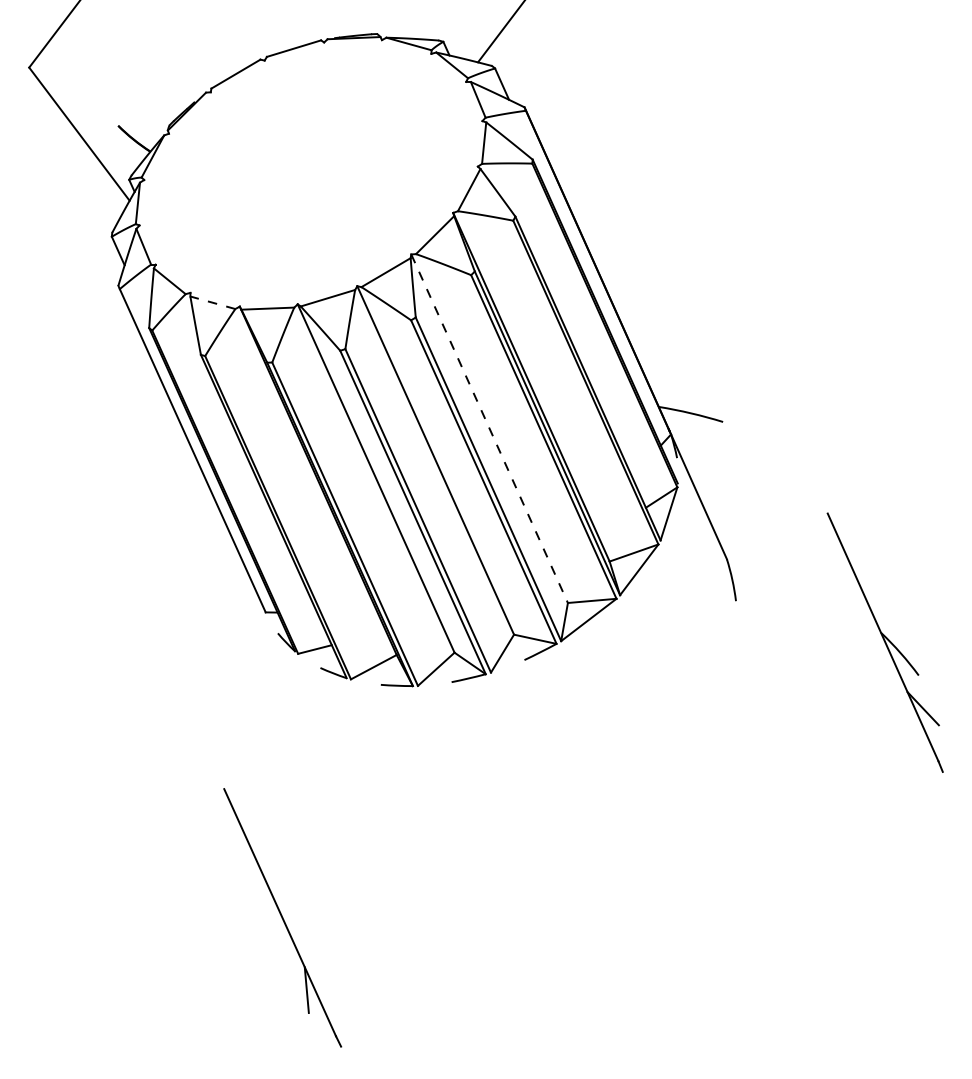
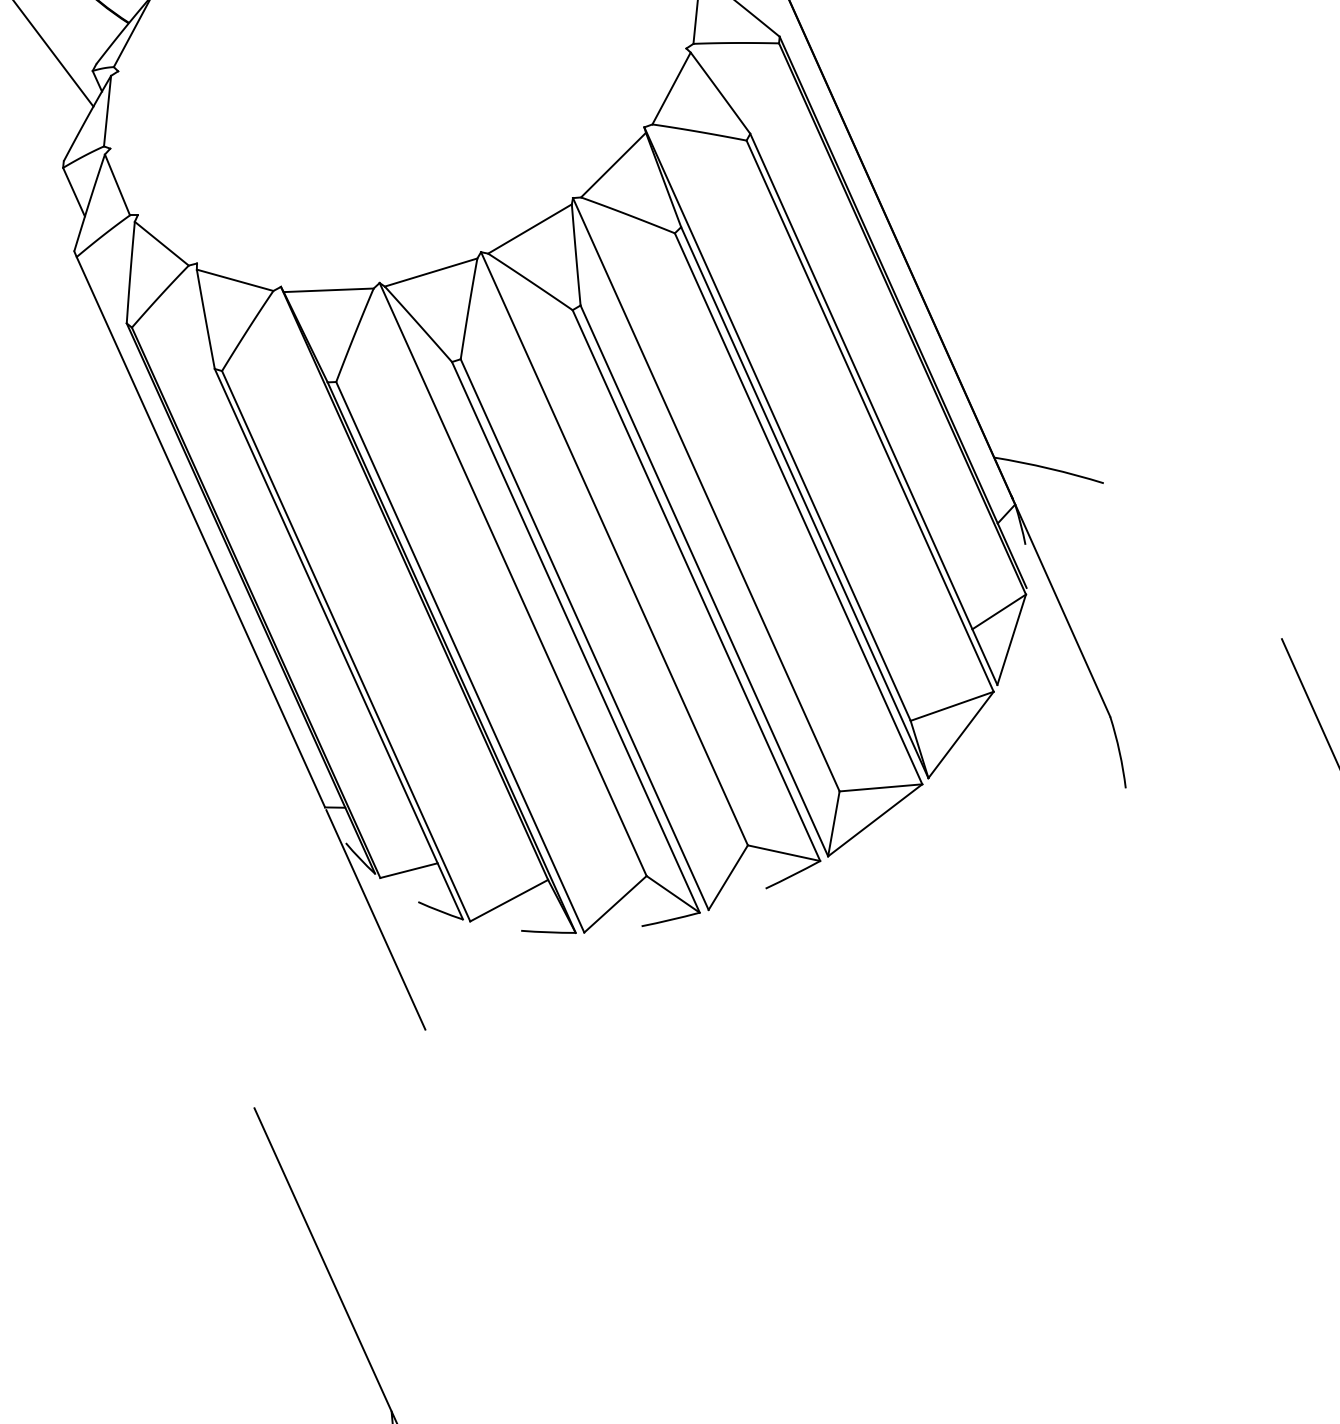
line: (212, 302) -> (234, 279), dashed -> solid
line: (489, 429) -> (706, 496), dashed -> solid
line: (295, 678) -> (375, 919), added

